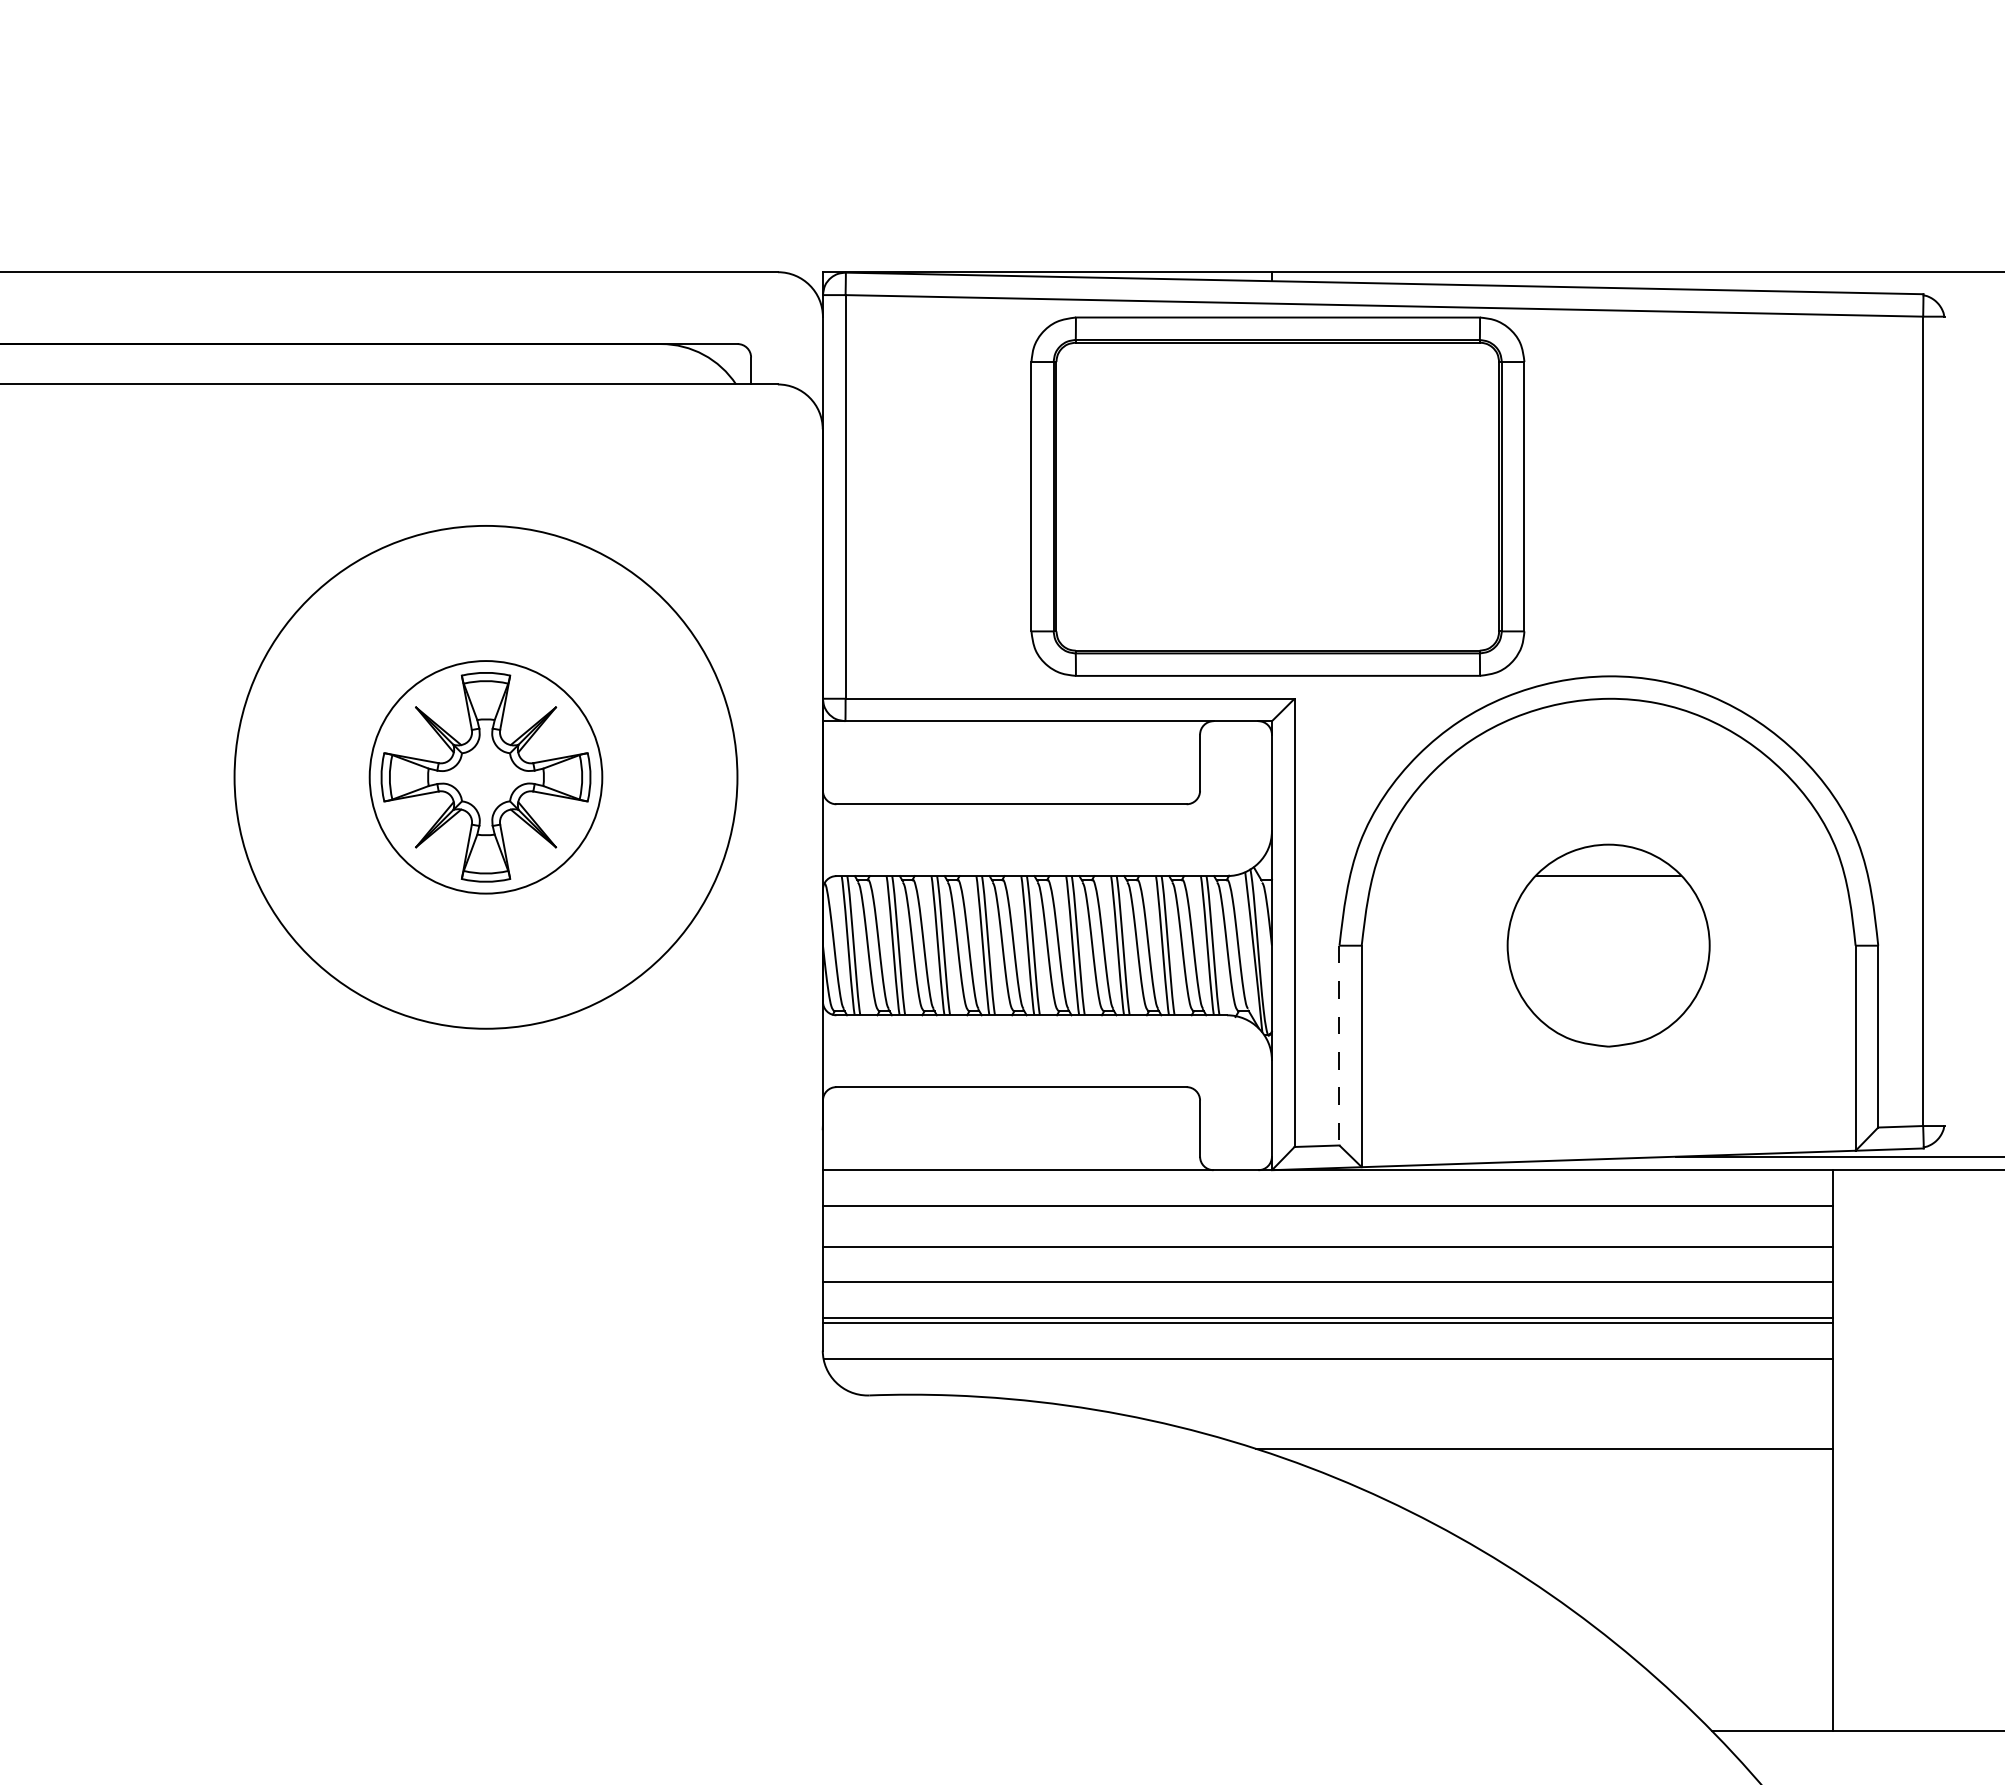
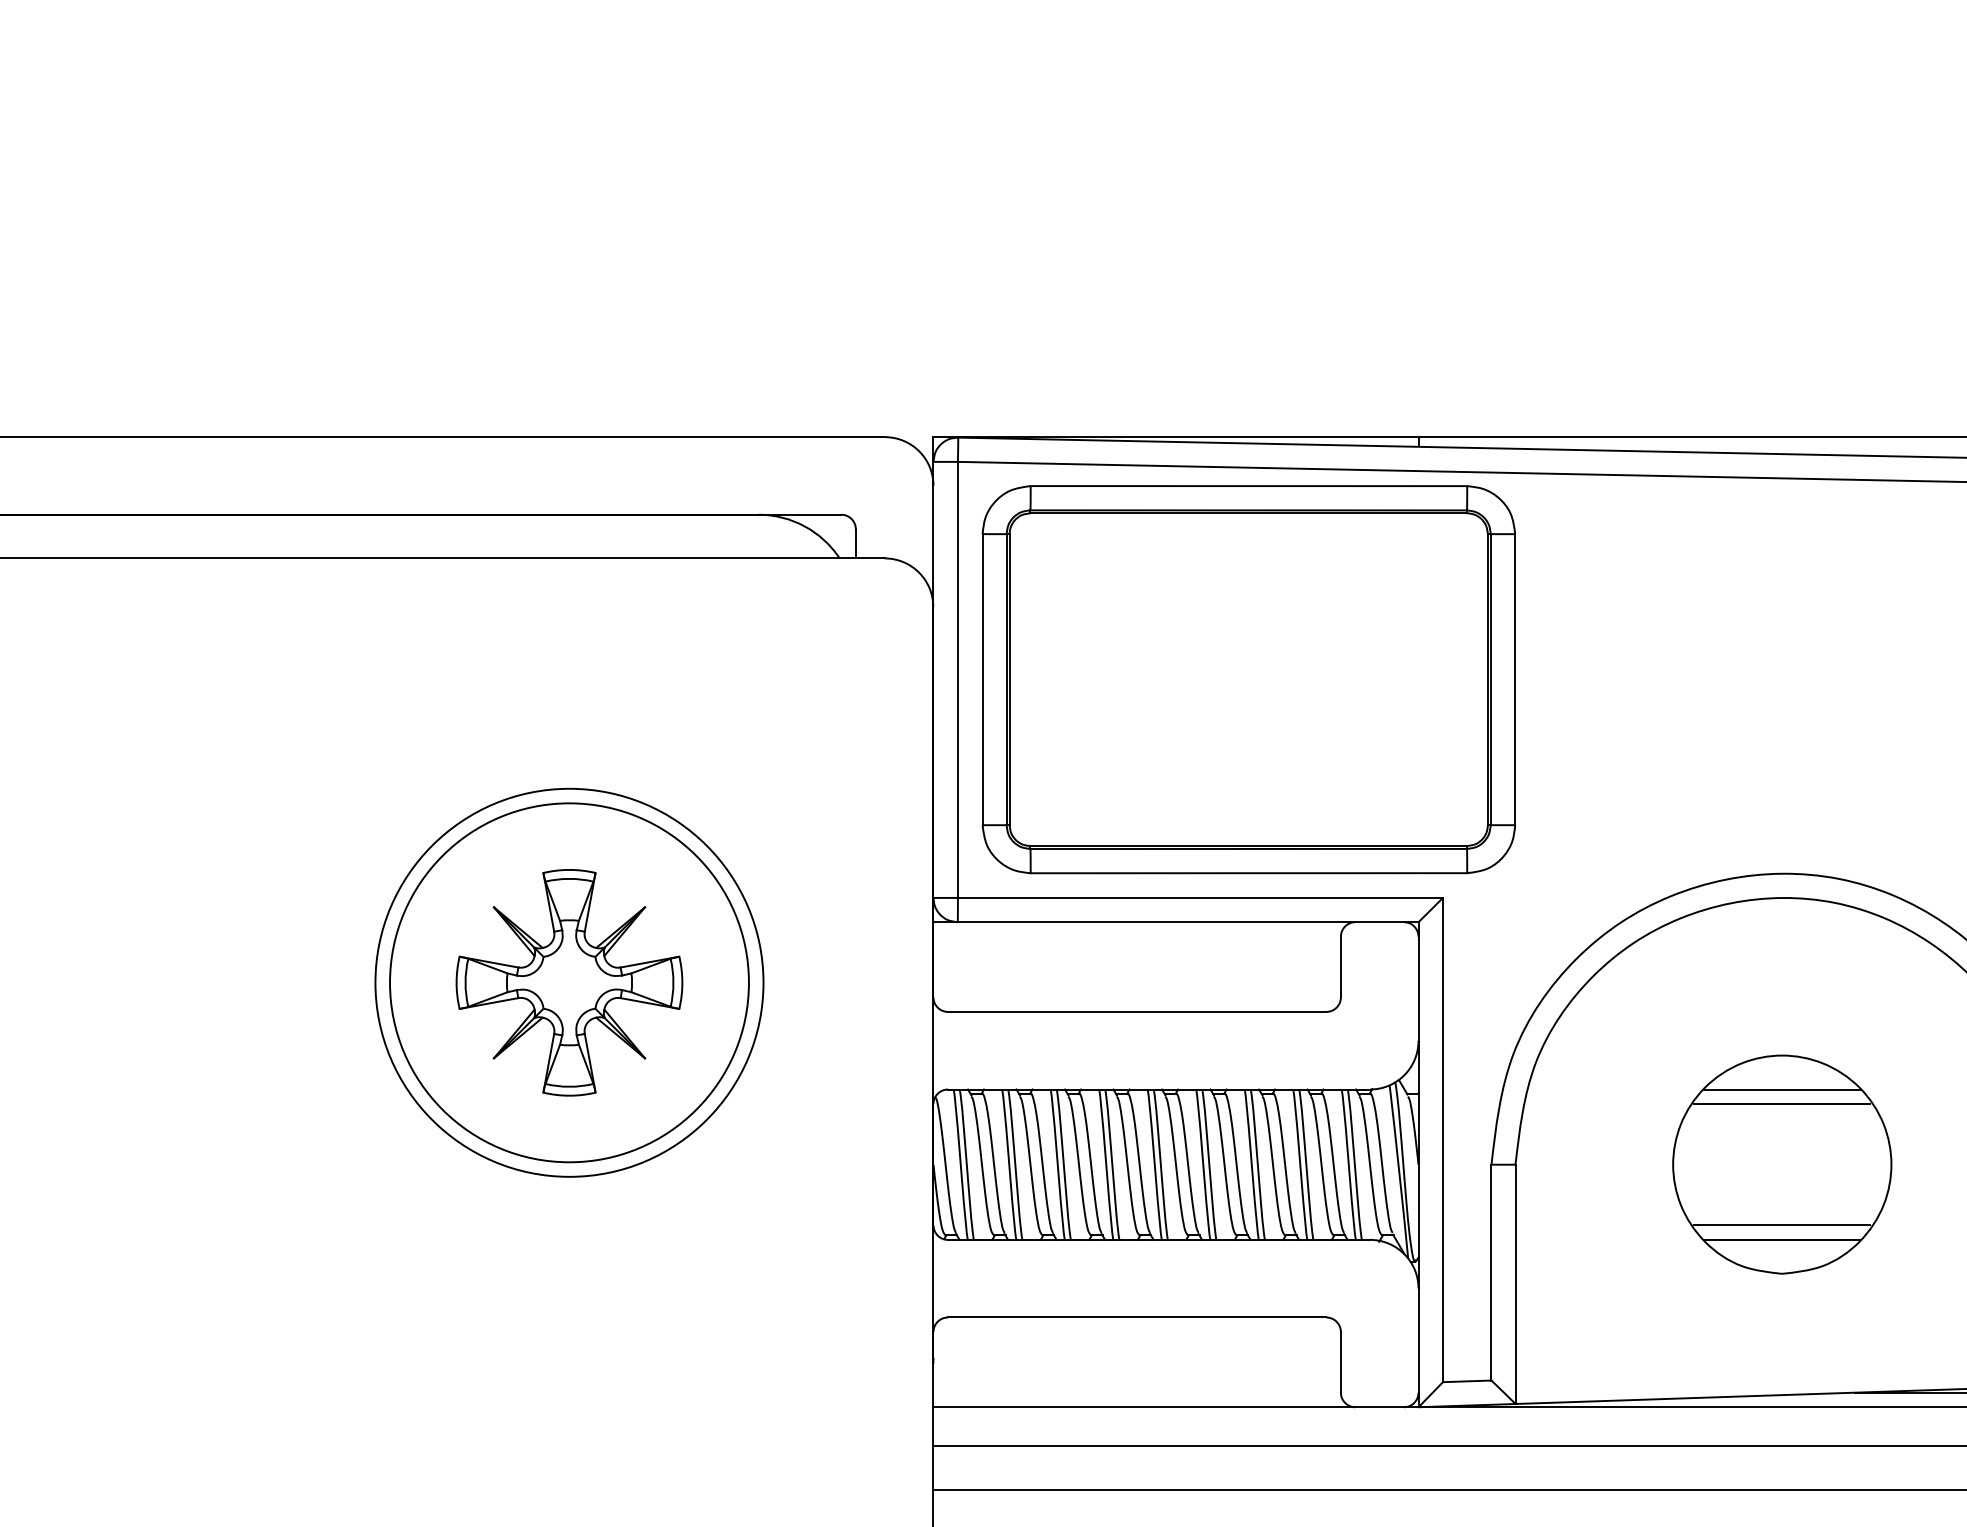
part: (1277, 496) -> (1248, 679), moved
circle: (485, 776) -> (568, 981), size x0.71
circle: (485, 777) -> (568, 983), size x1.43
line: (1608, 889) -> (1782, 1103), added
line: (1608, 1001) -> (1782, 1224), added
line: (1608, 1015) -> (1782, 1240), added
line: (1339, 1045) -> (1491, 1272), dashed -> solid

